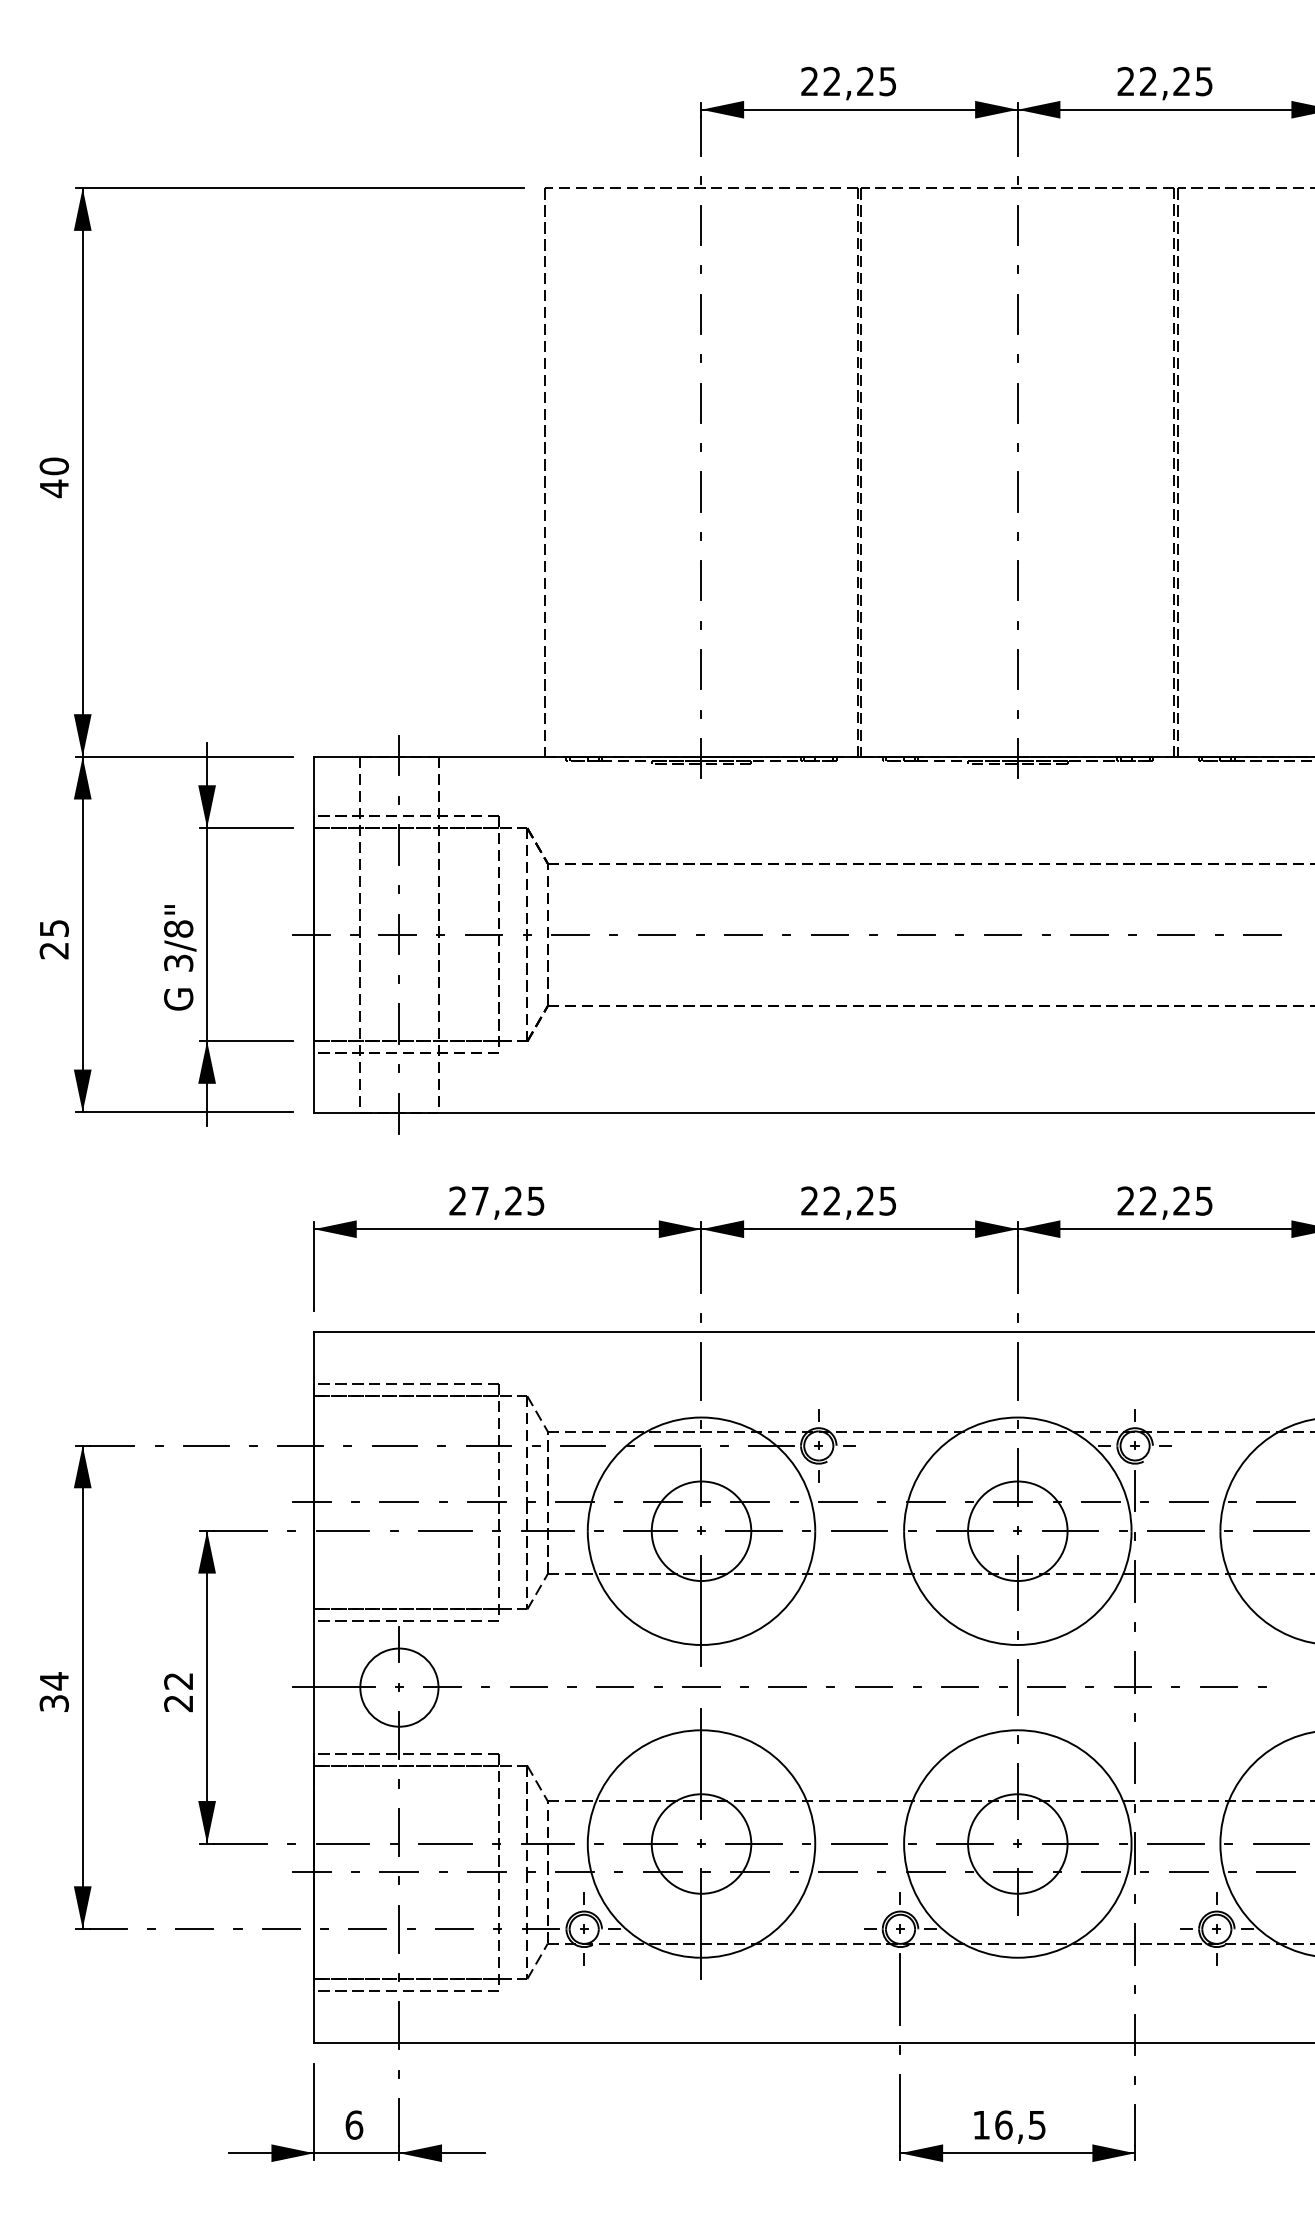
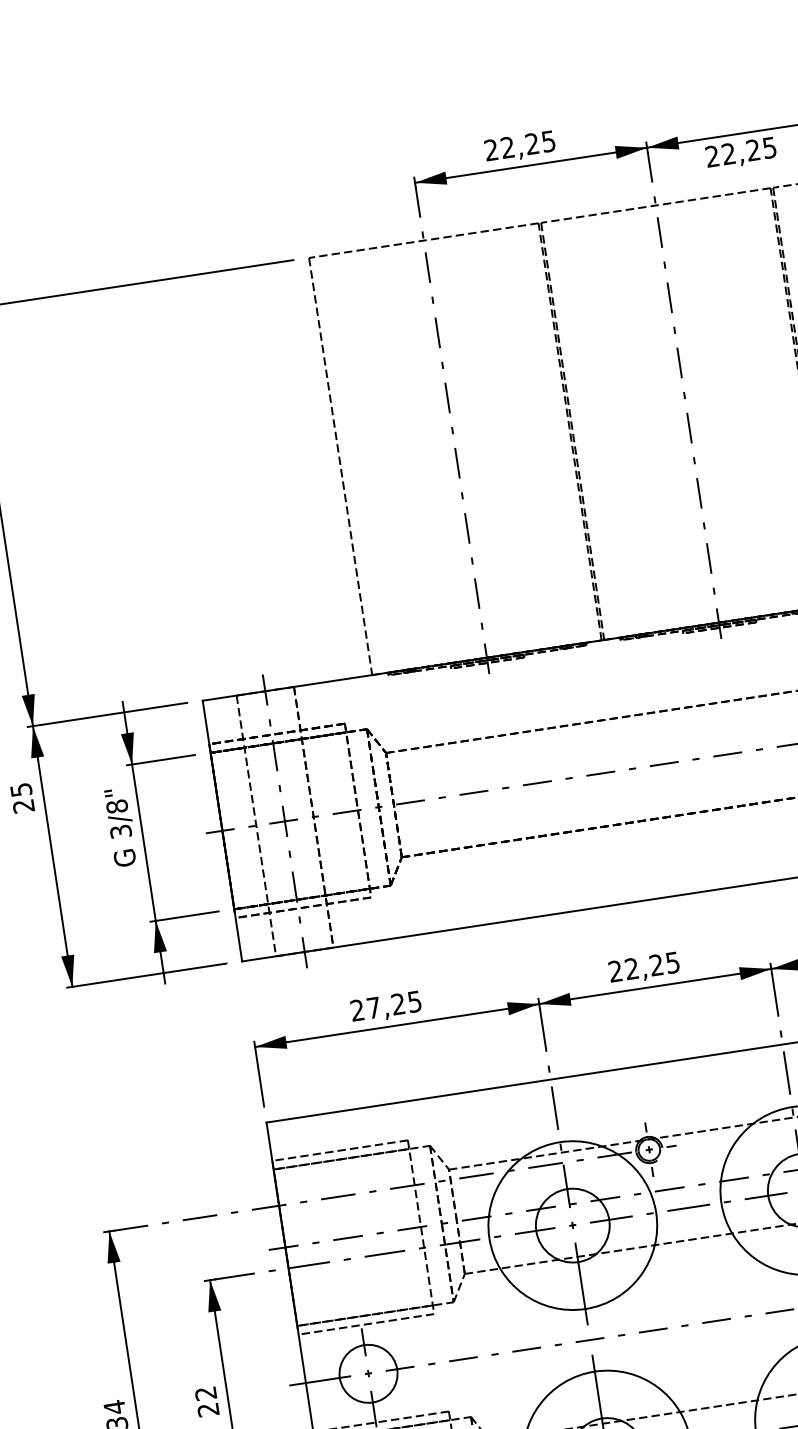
text: (1164, 83) -> (740, 153), moved
text: (53, 939) -> (21, 798), moved
text: (180, 957) -> (121, 827), moved

